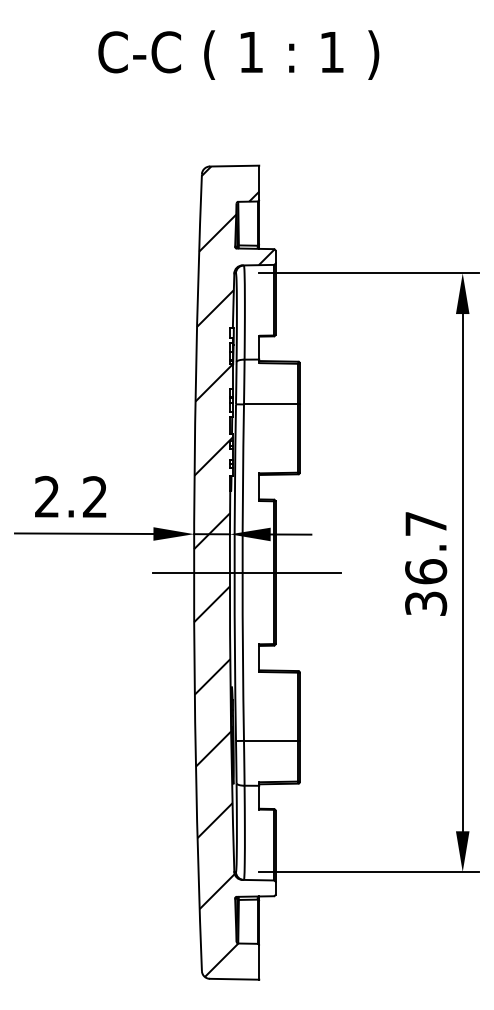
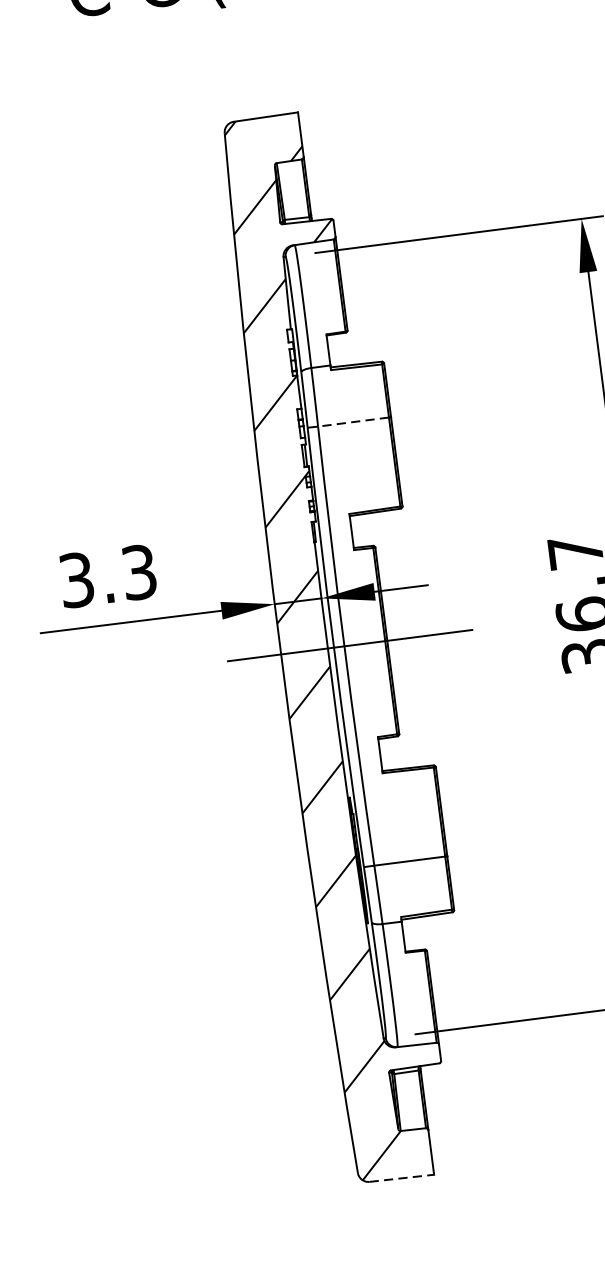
line: (270, 404) -> (352, 422), solid -> dashed
text: (71, 497) -> (108, 576), 2.2 -> 3.3
line: (234, 979) -> (401, 1178), solid -> dashed

